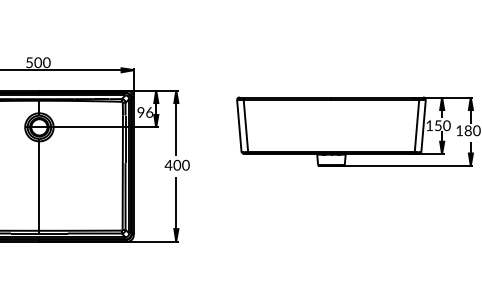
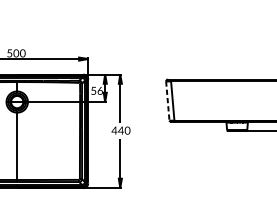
text: (140, 112) -> (93, 90), 96 -> 56
line: (239, 126) -> (167, 101), solid -> dashed
text: (177, 164) -> (121, 130), 400 -> 440

